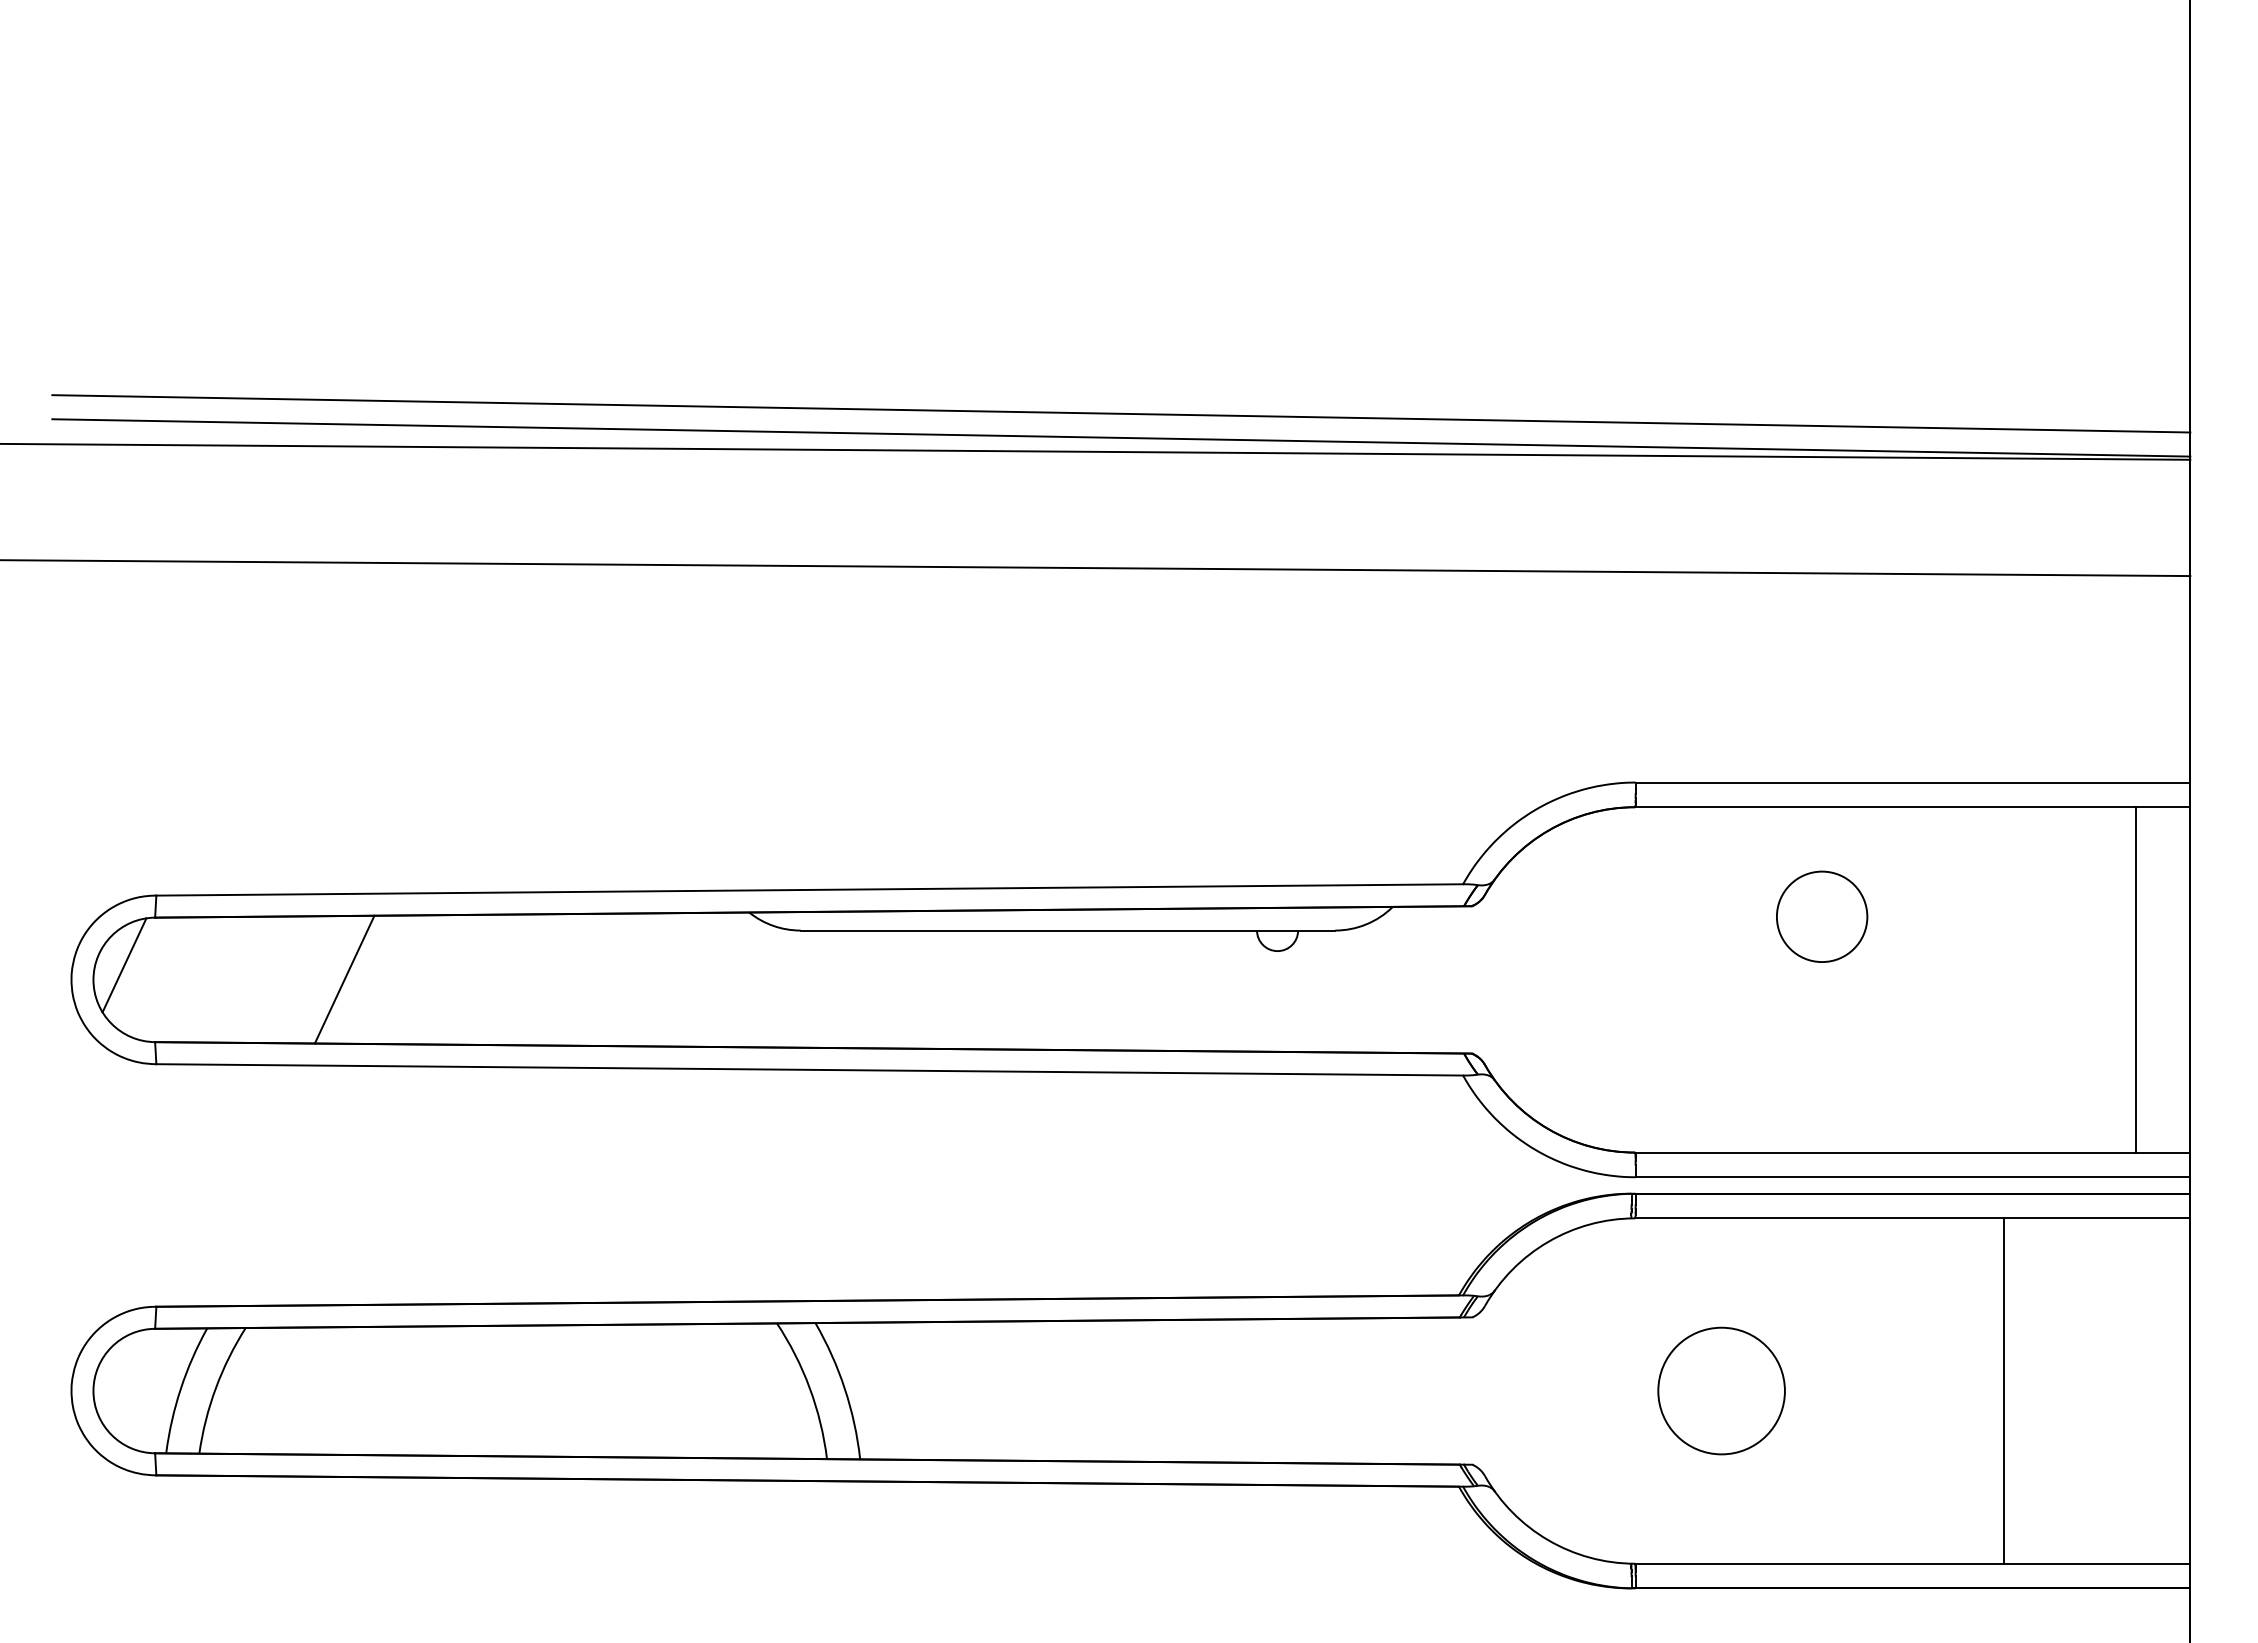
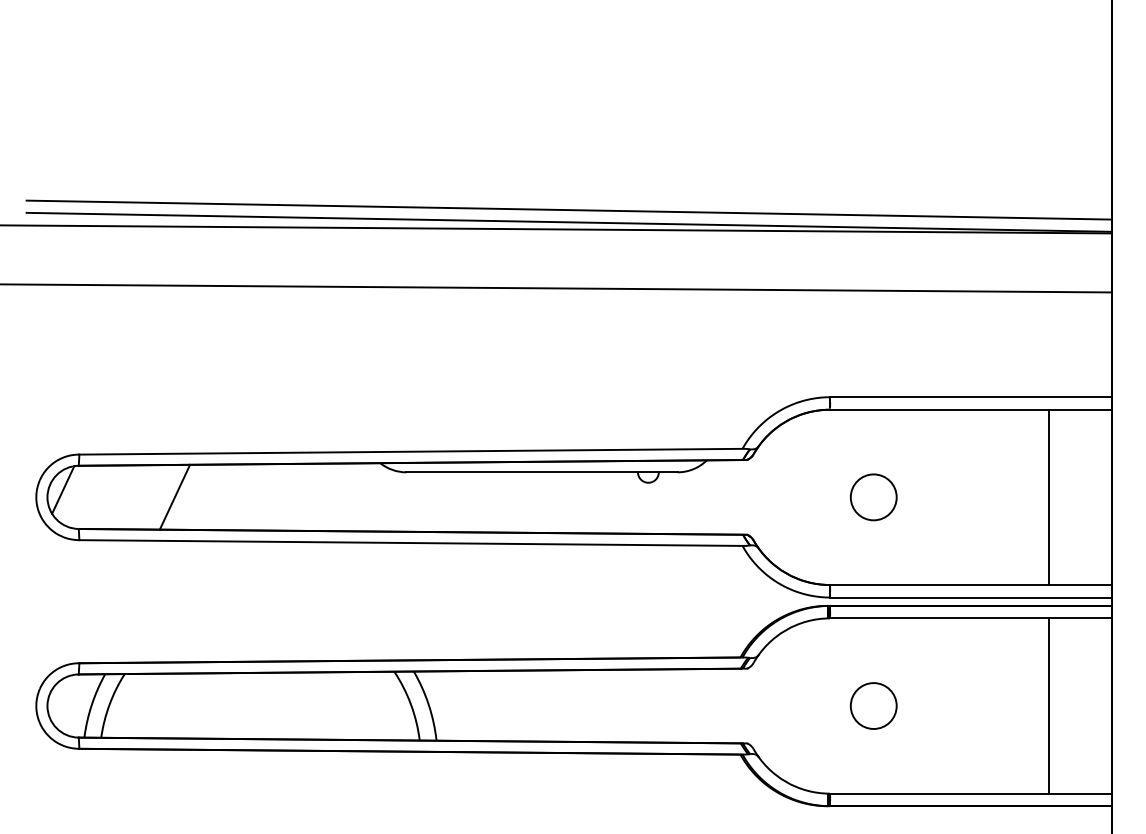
circle: (1821, 917) -> (873, 497), moved
line: (2136, 980) -> (1049, 497), moved
circle: (1721, 1389) -> (873, 705), size x0.71
line: (2004, 1389) -> (1049, 705), moved

